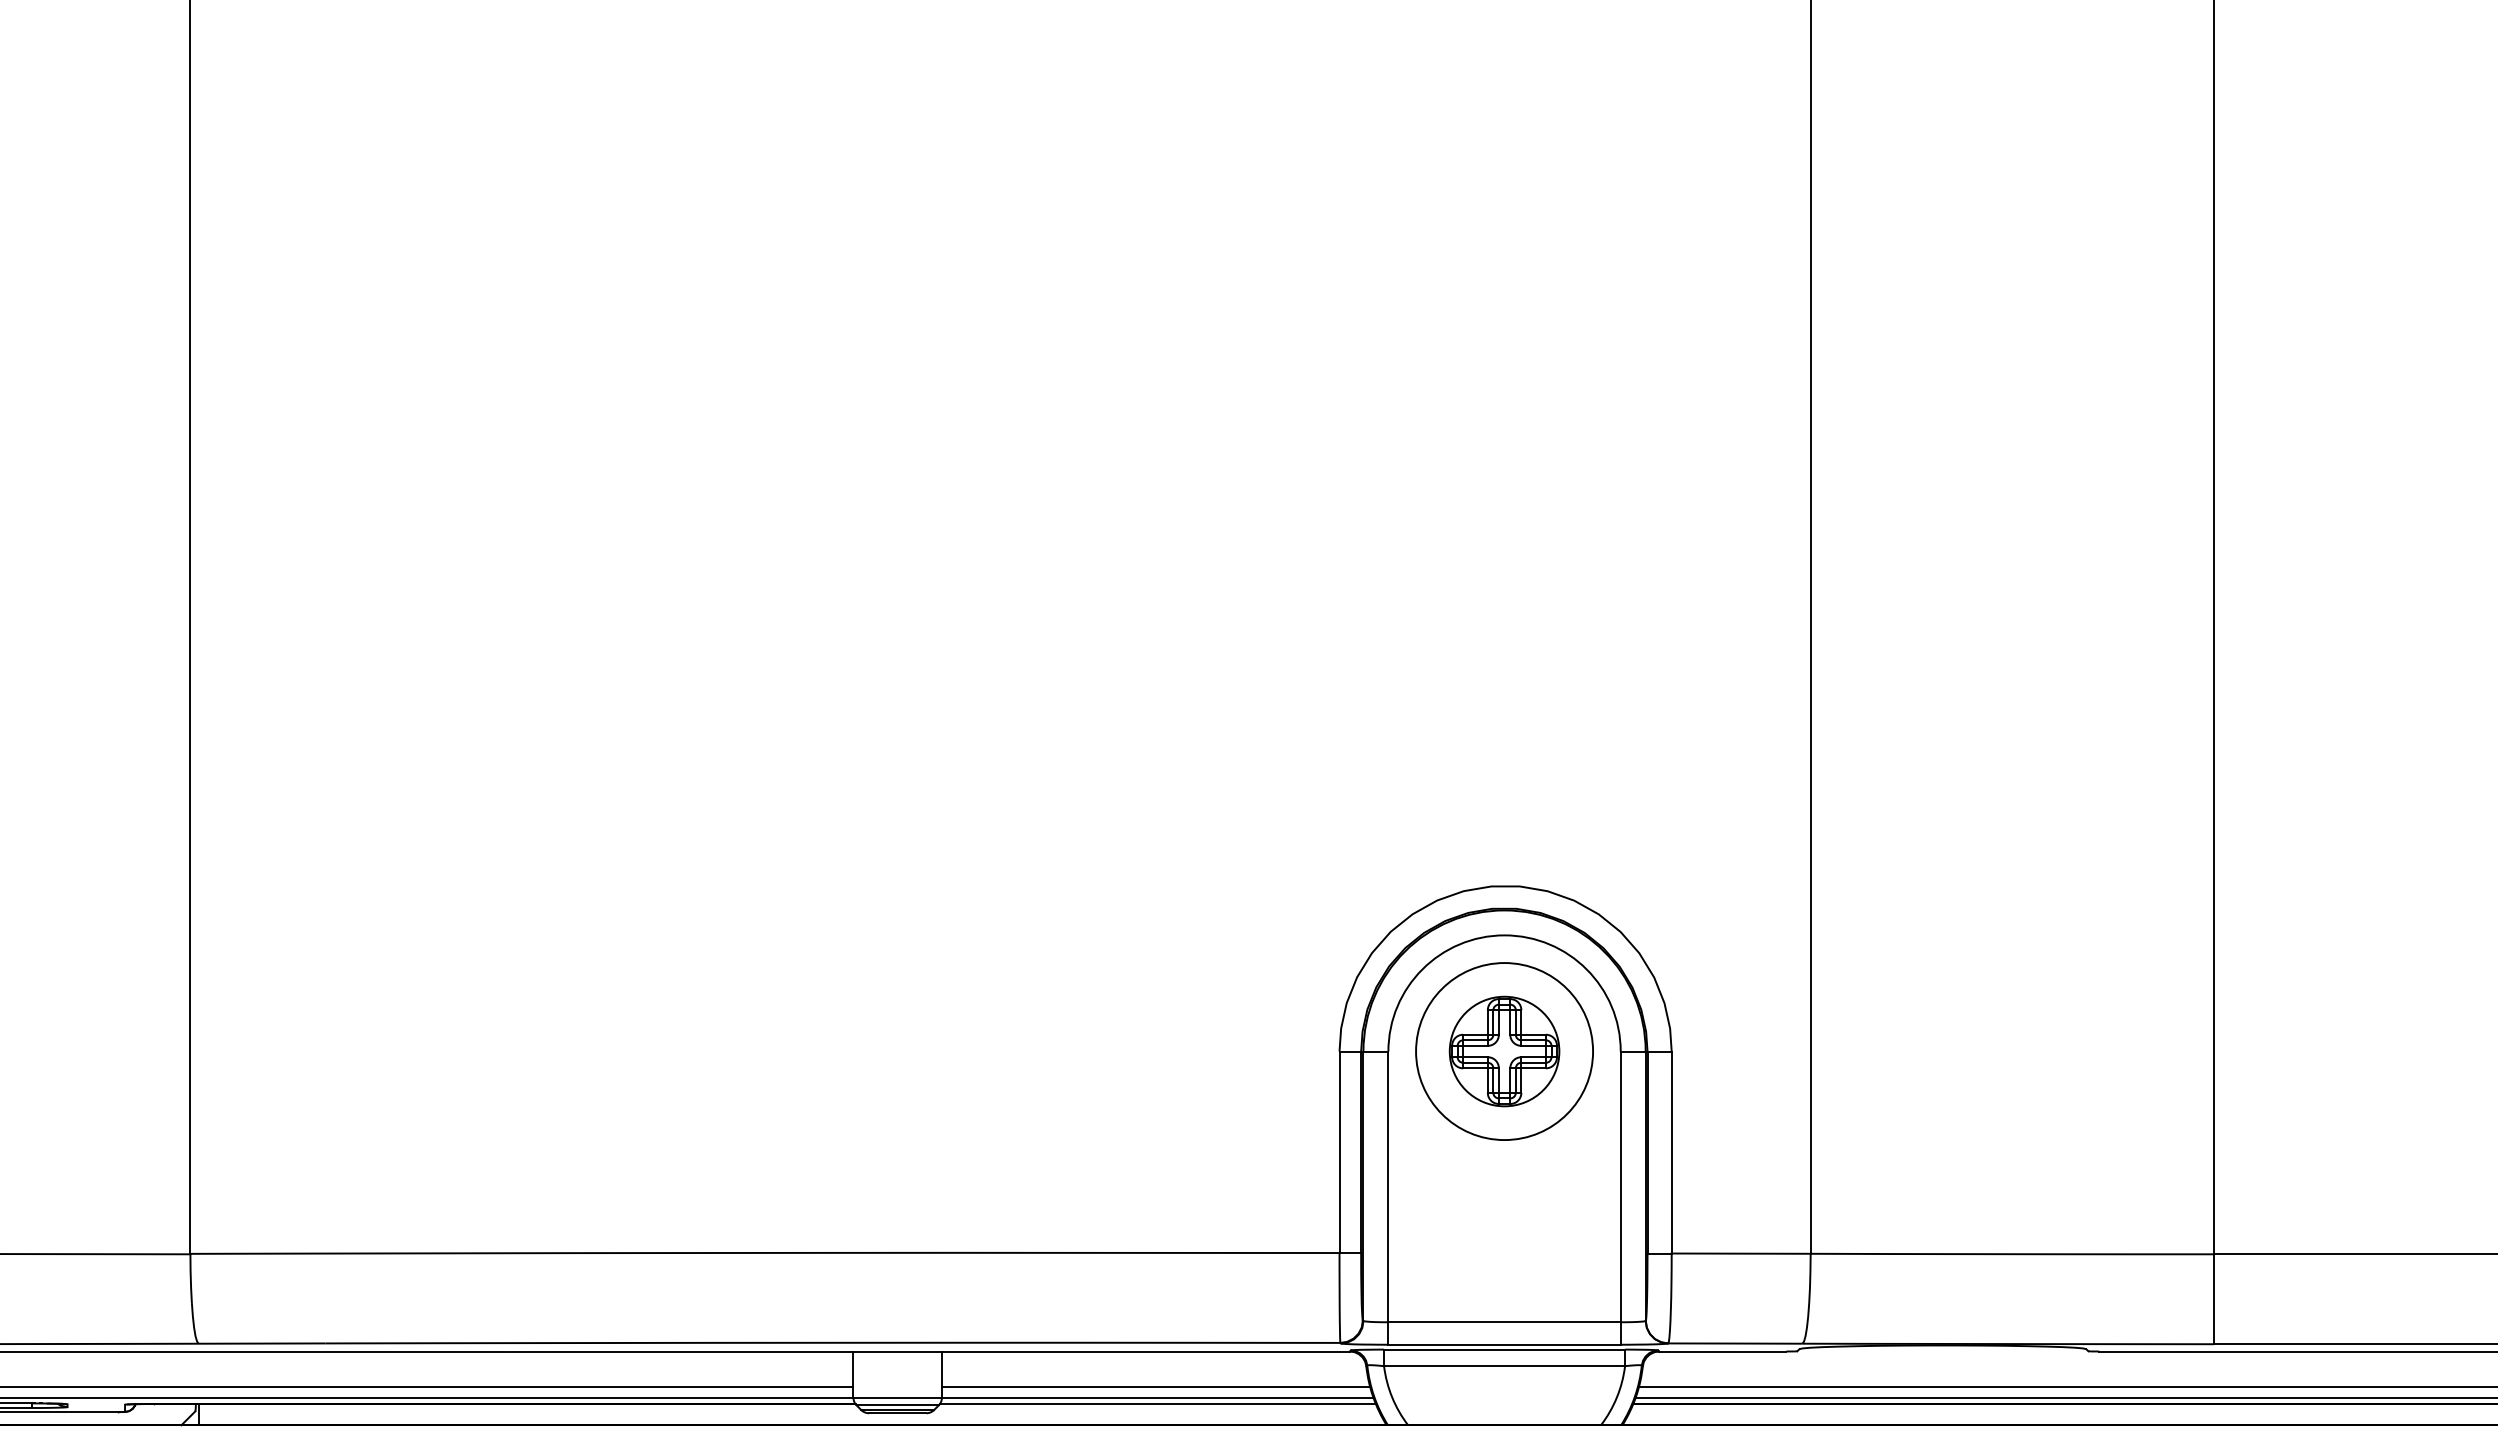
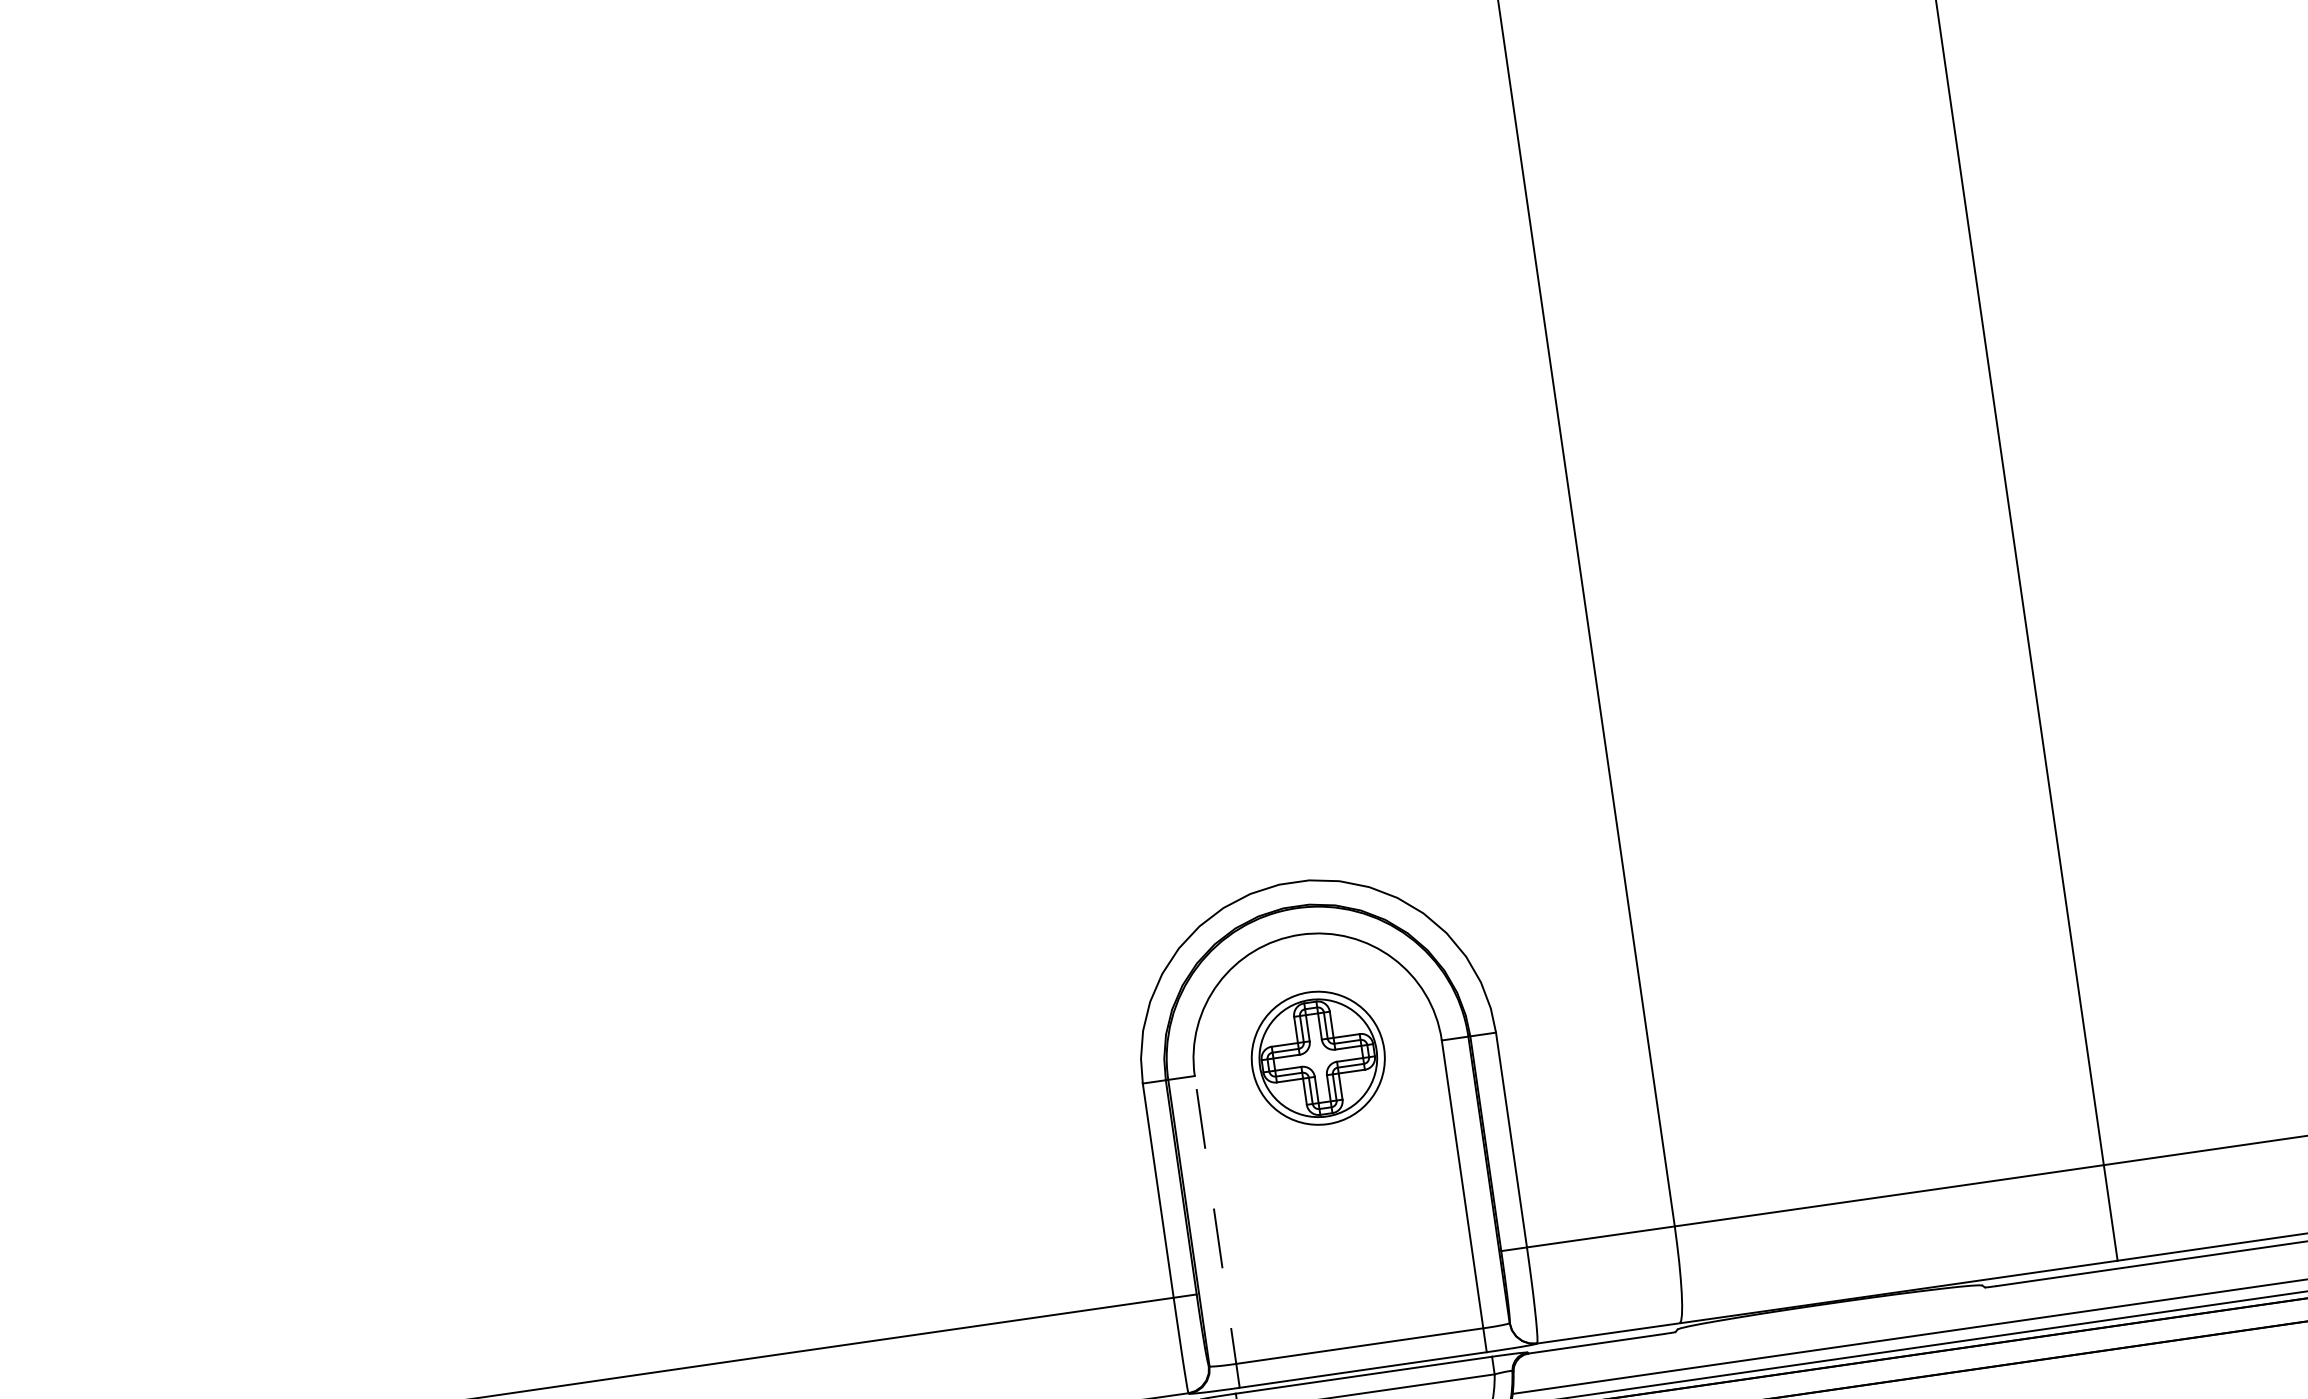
circle: (1504, 1051) -> (1318, 1058), size x0.7
line: (1388, 1198) -> (1217, 1232), solid -> dashed

